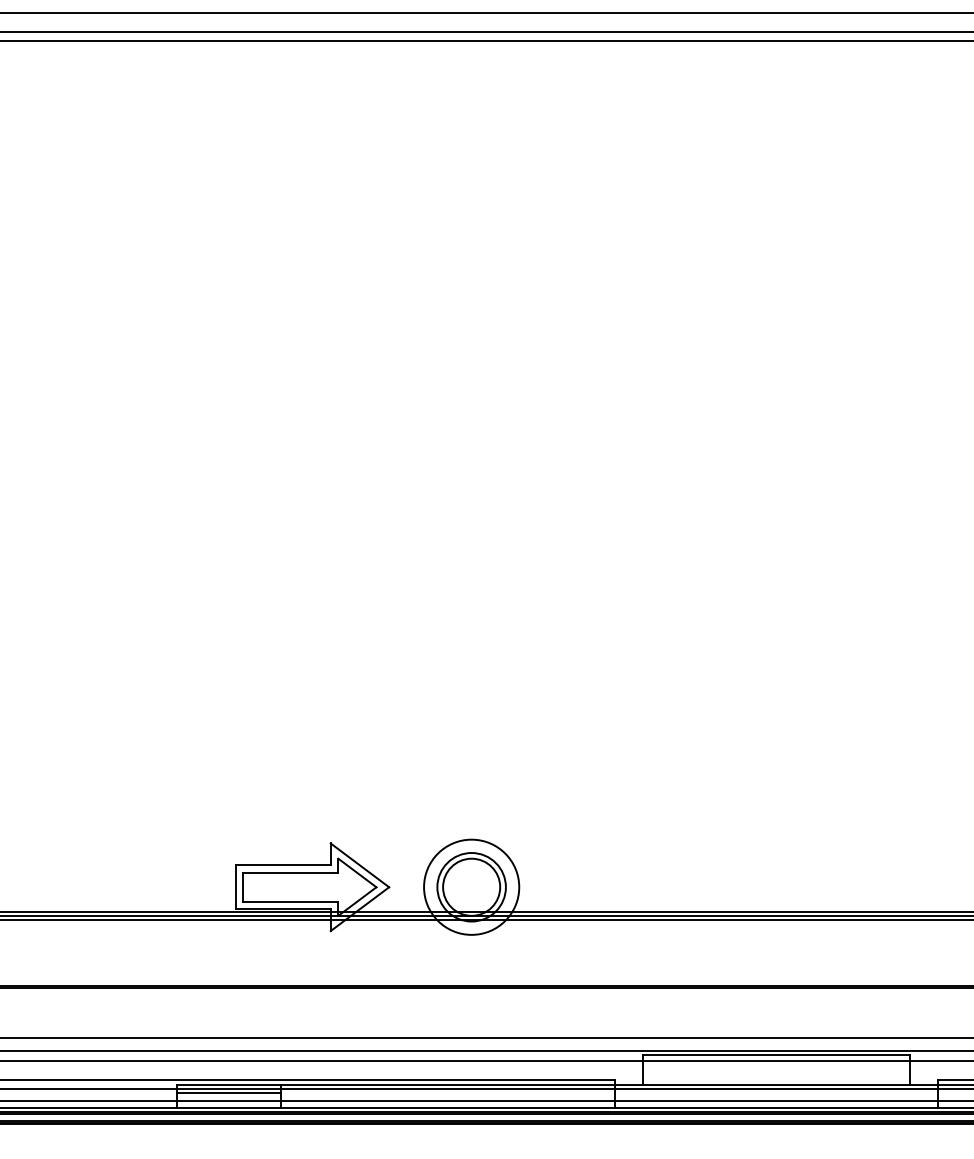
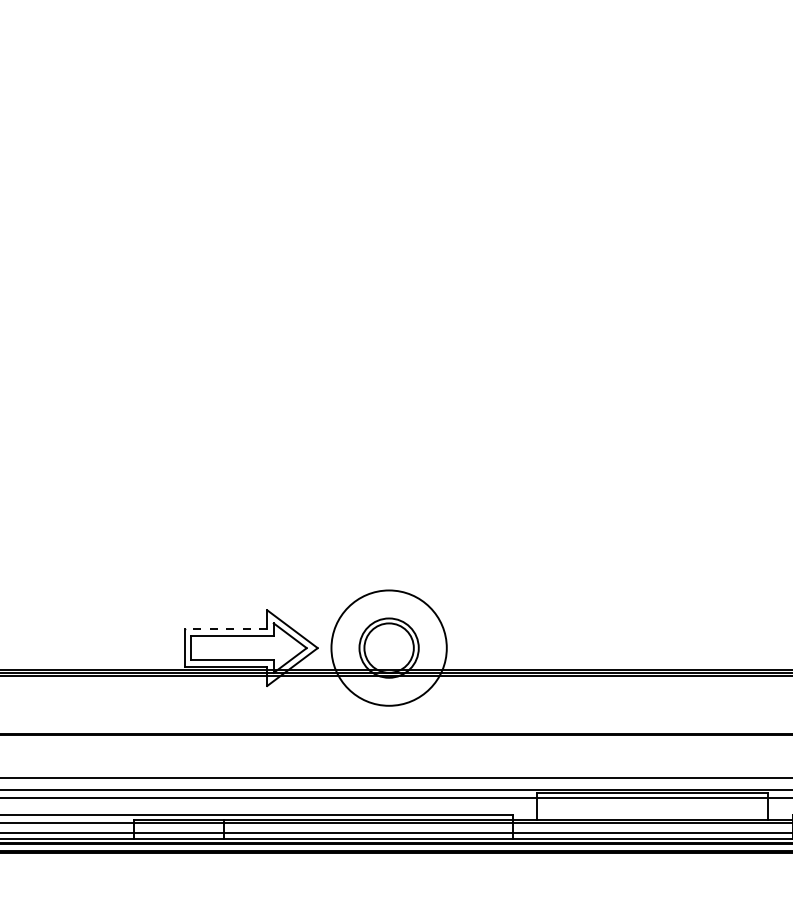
line: (283, 865) -> (226, 629), solid -> dashed
circle: (471, 886) -> (389, 647), size x1.4
line: (228, 1092) -> (178, 825), removed

